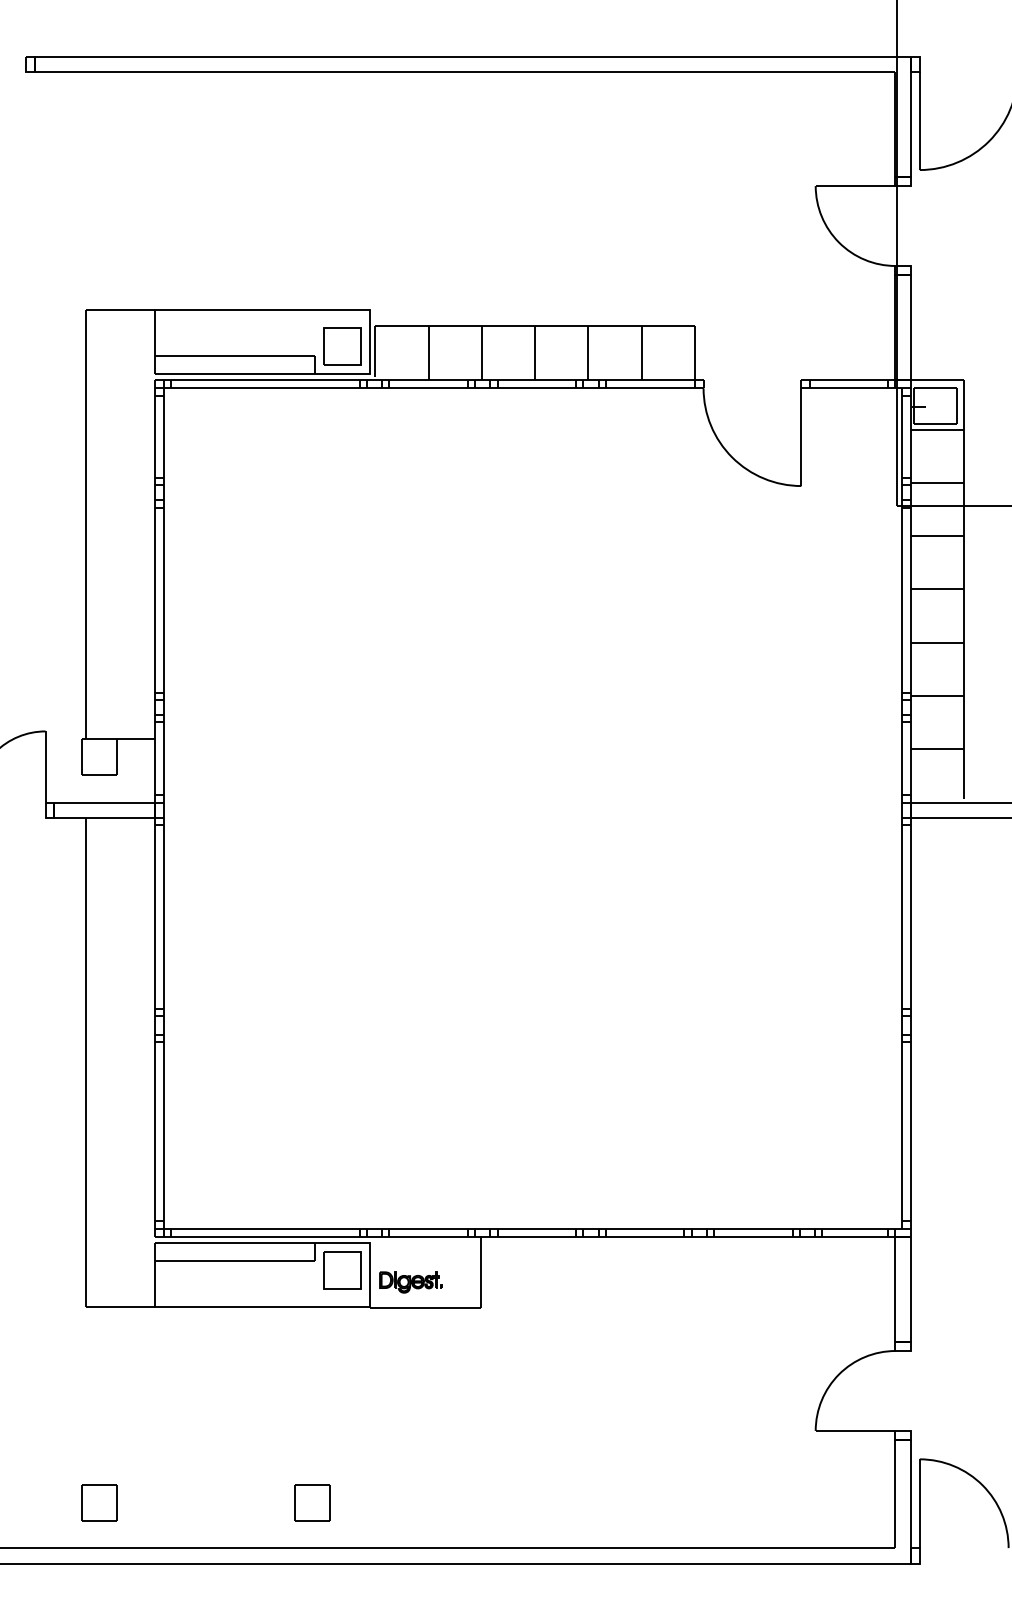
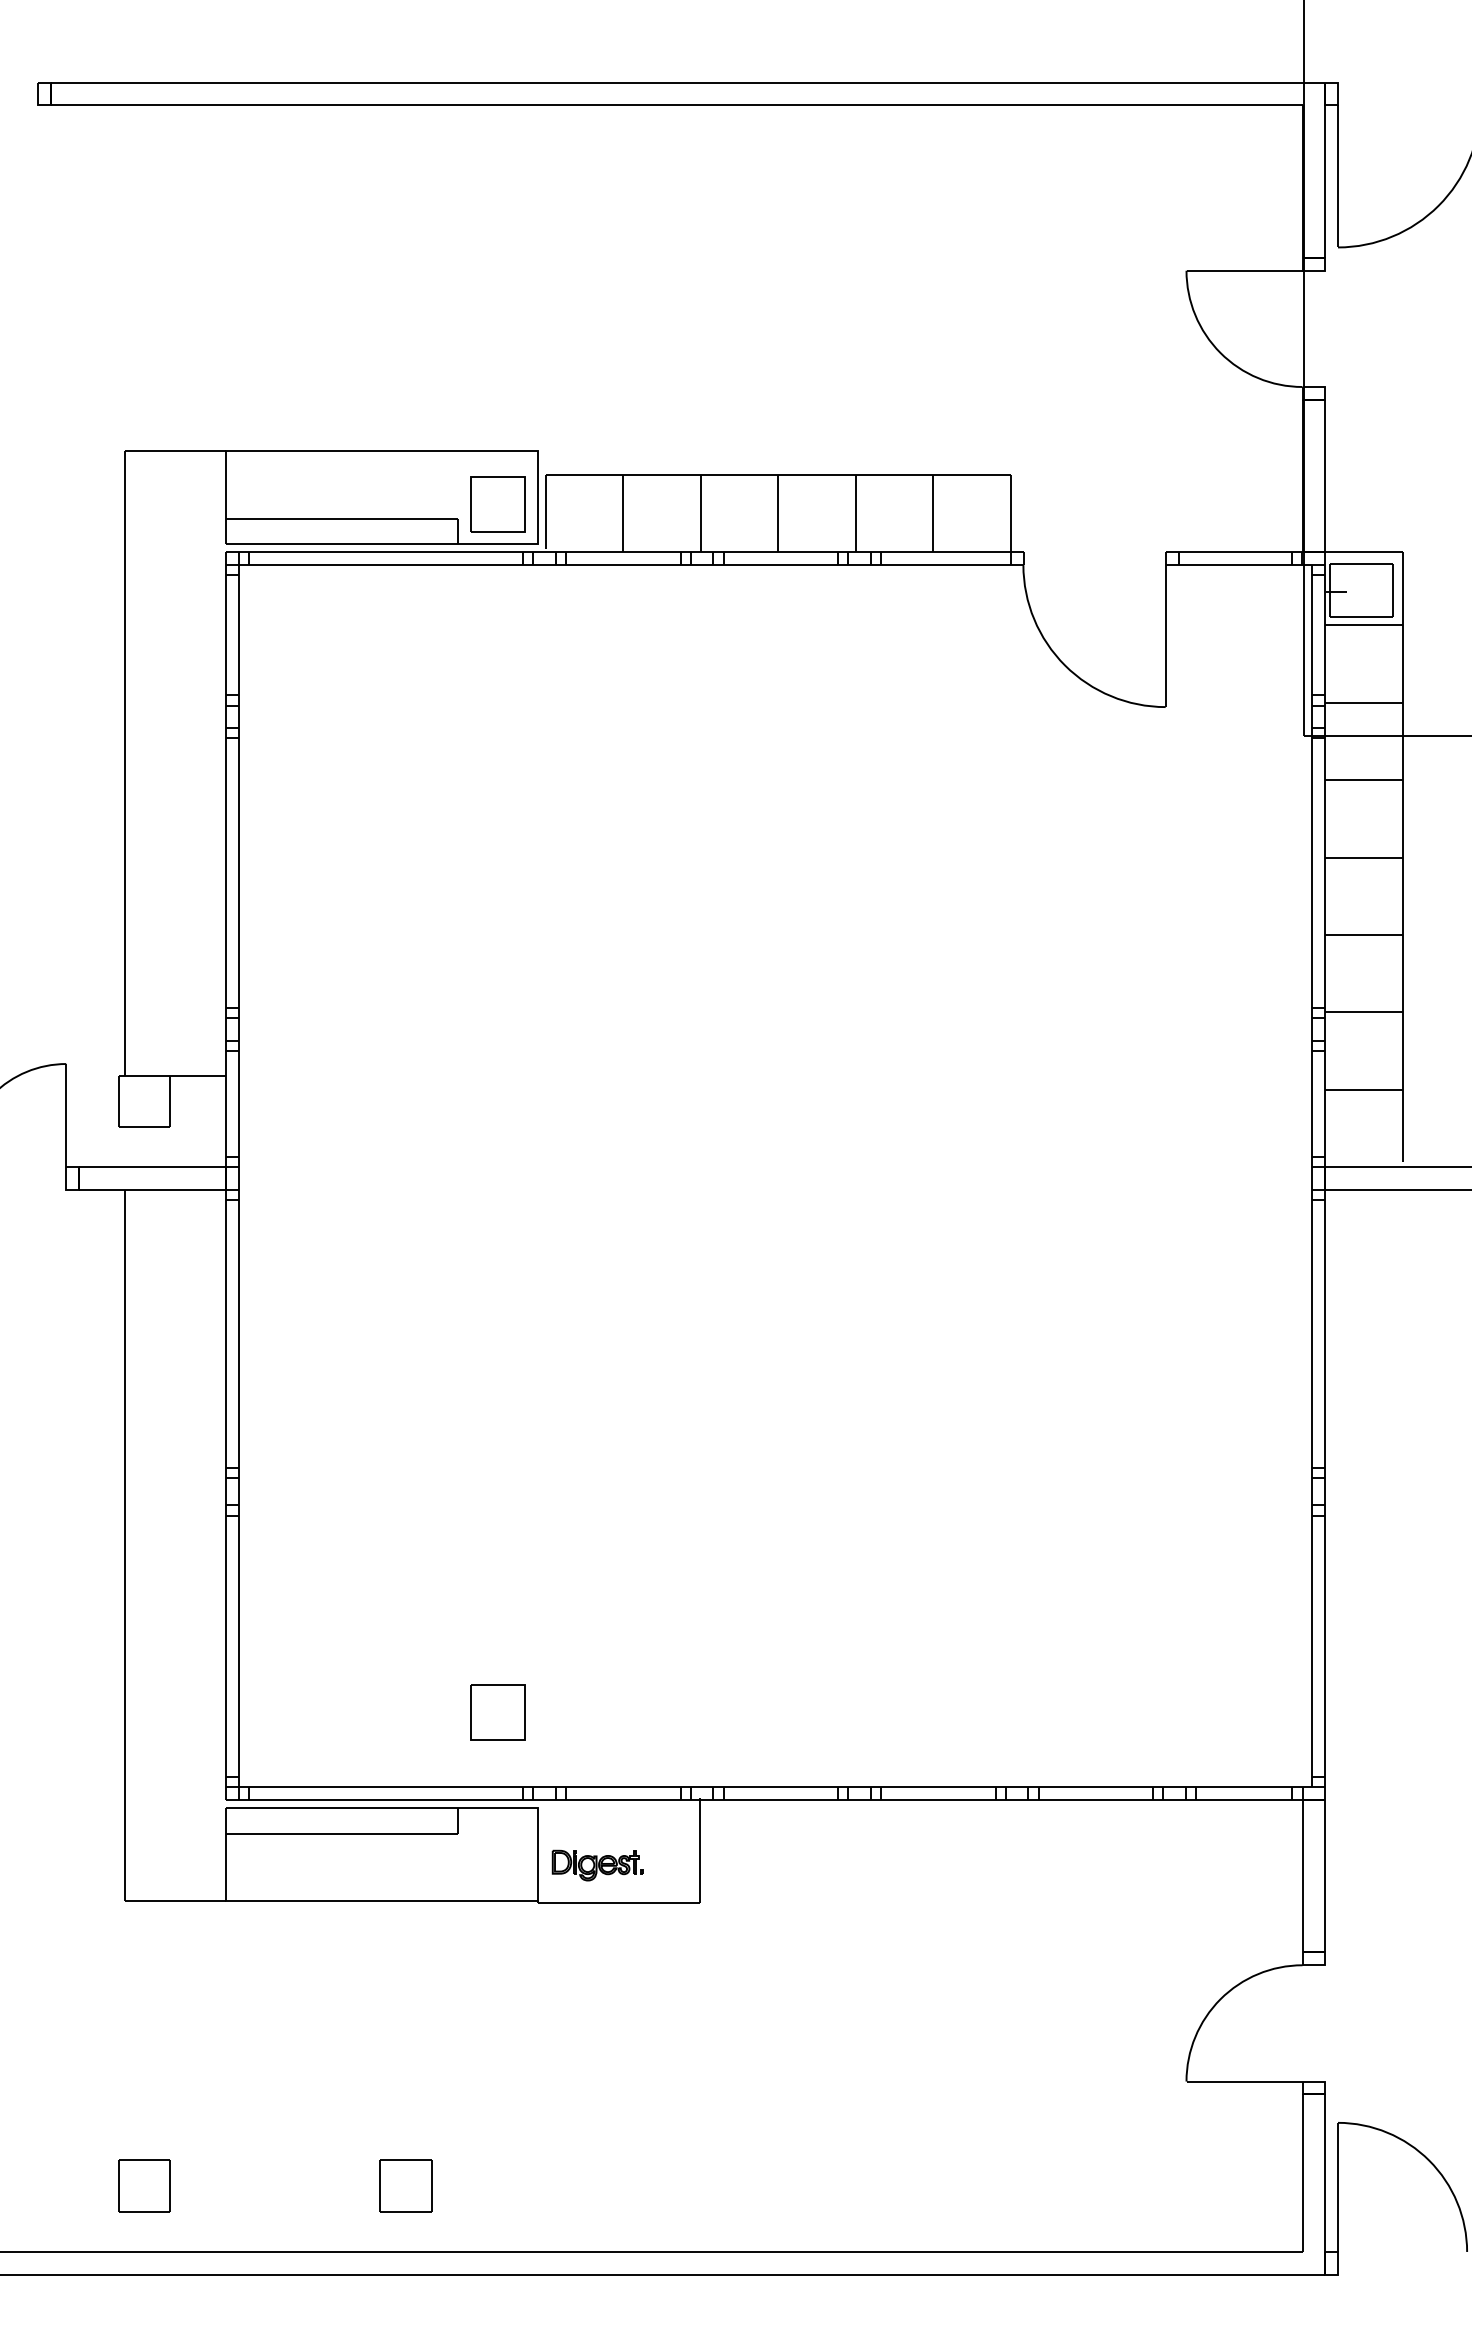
part: (342, 1270) -> (498, 1712), moved
part: (312, 1502) -> (406, 2185), moved

